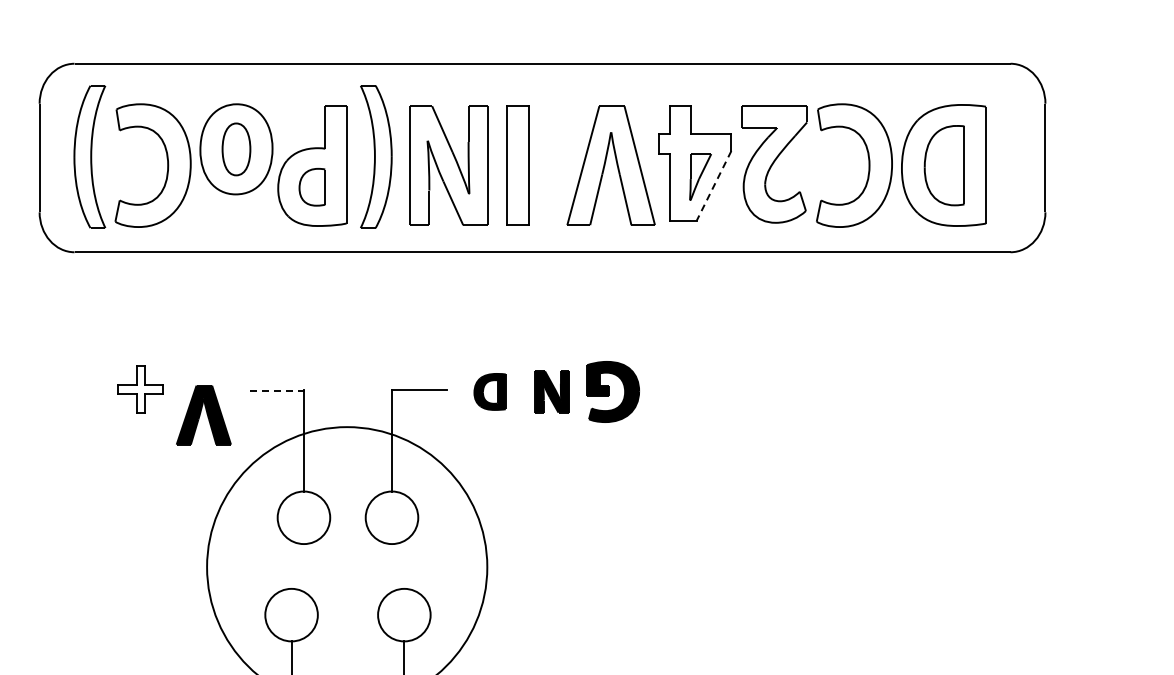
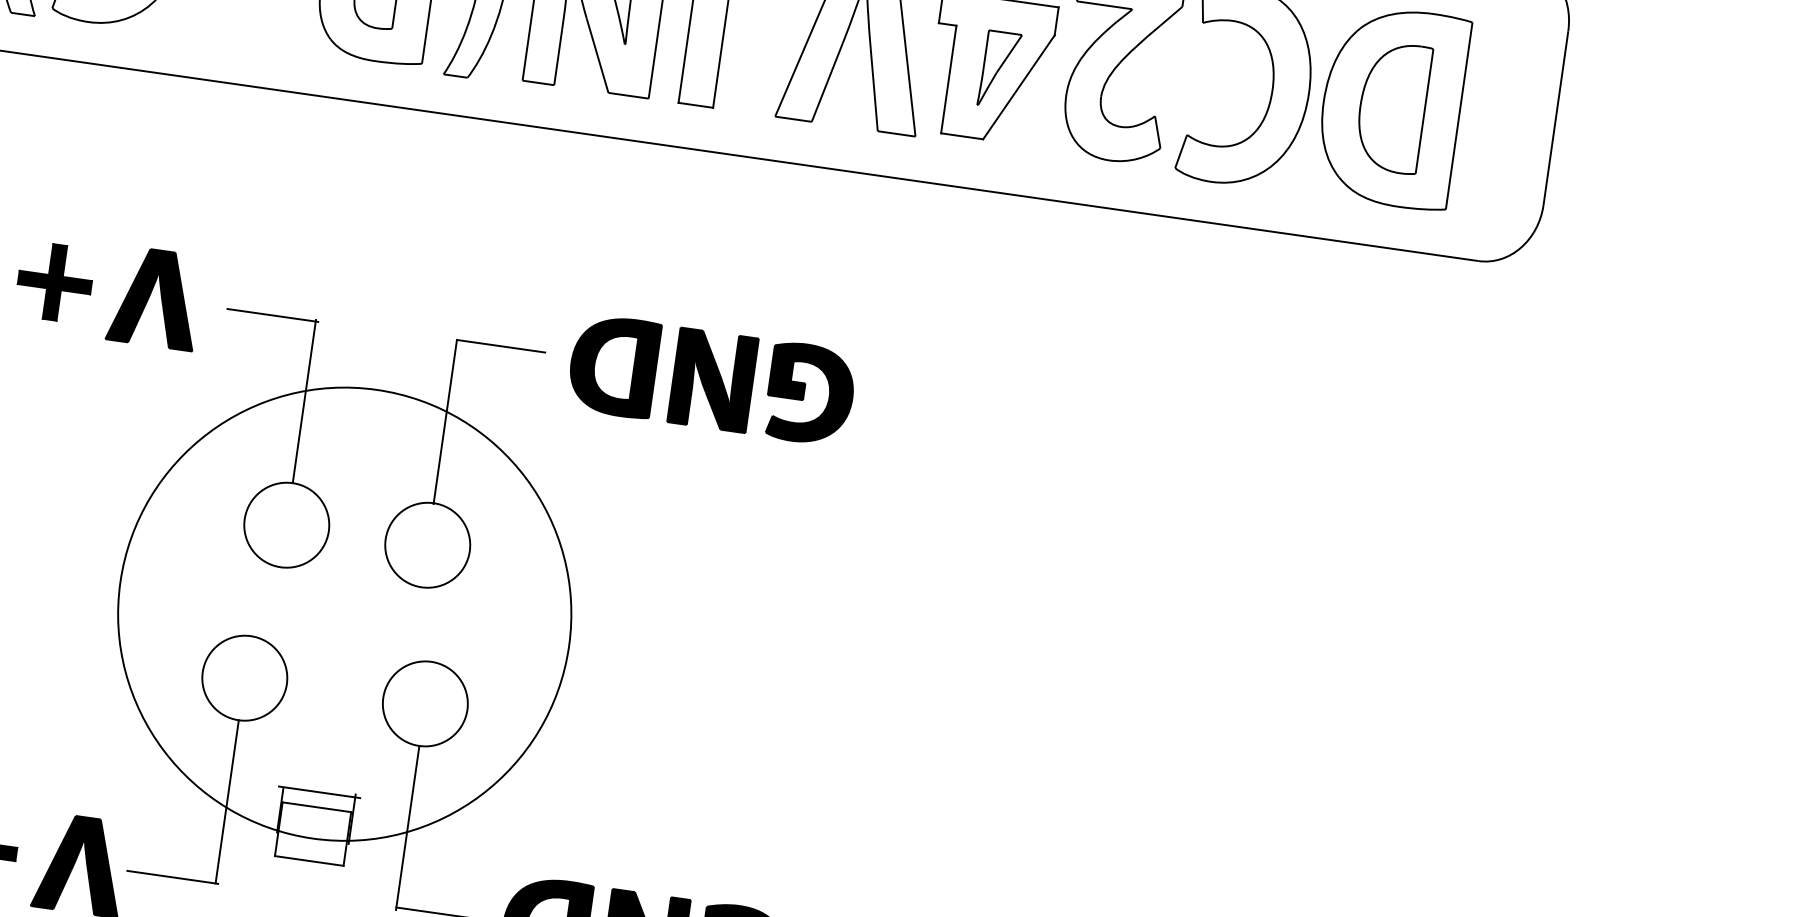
line: (713, 186) -> (1017, 88), dashed -> solid
fill: (140, 389) -> (54, 282), added
line: (276, 390) -> (271, 315), dashed -> solid
part: (489, 391) -> (612, 365), size x1.67
part: (552, 391) -> (713, 379), size x1.43
part: (203, 415) -> (154, 298), moved

